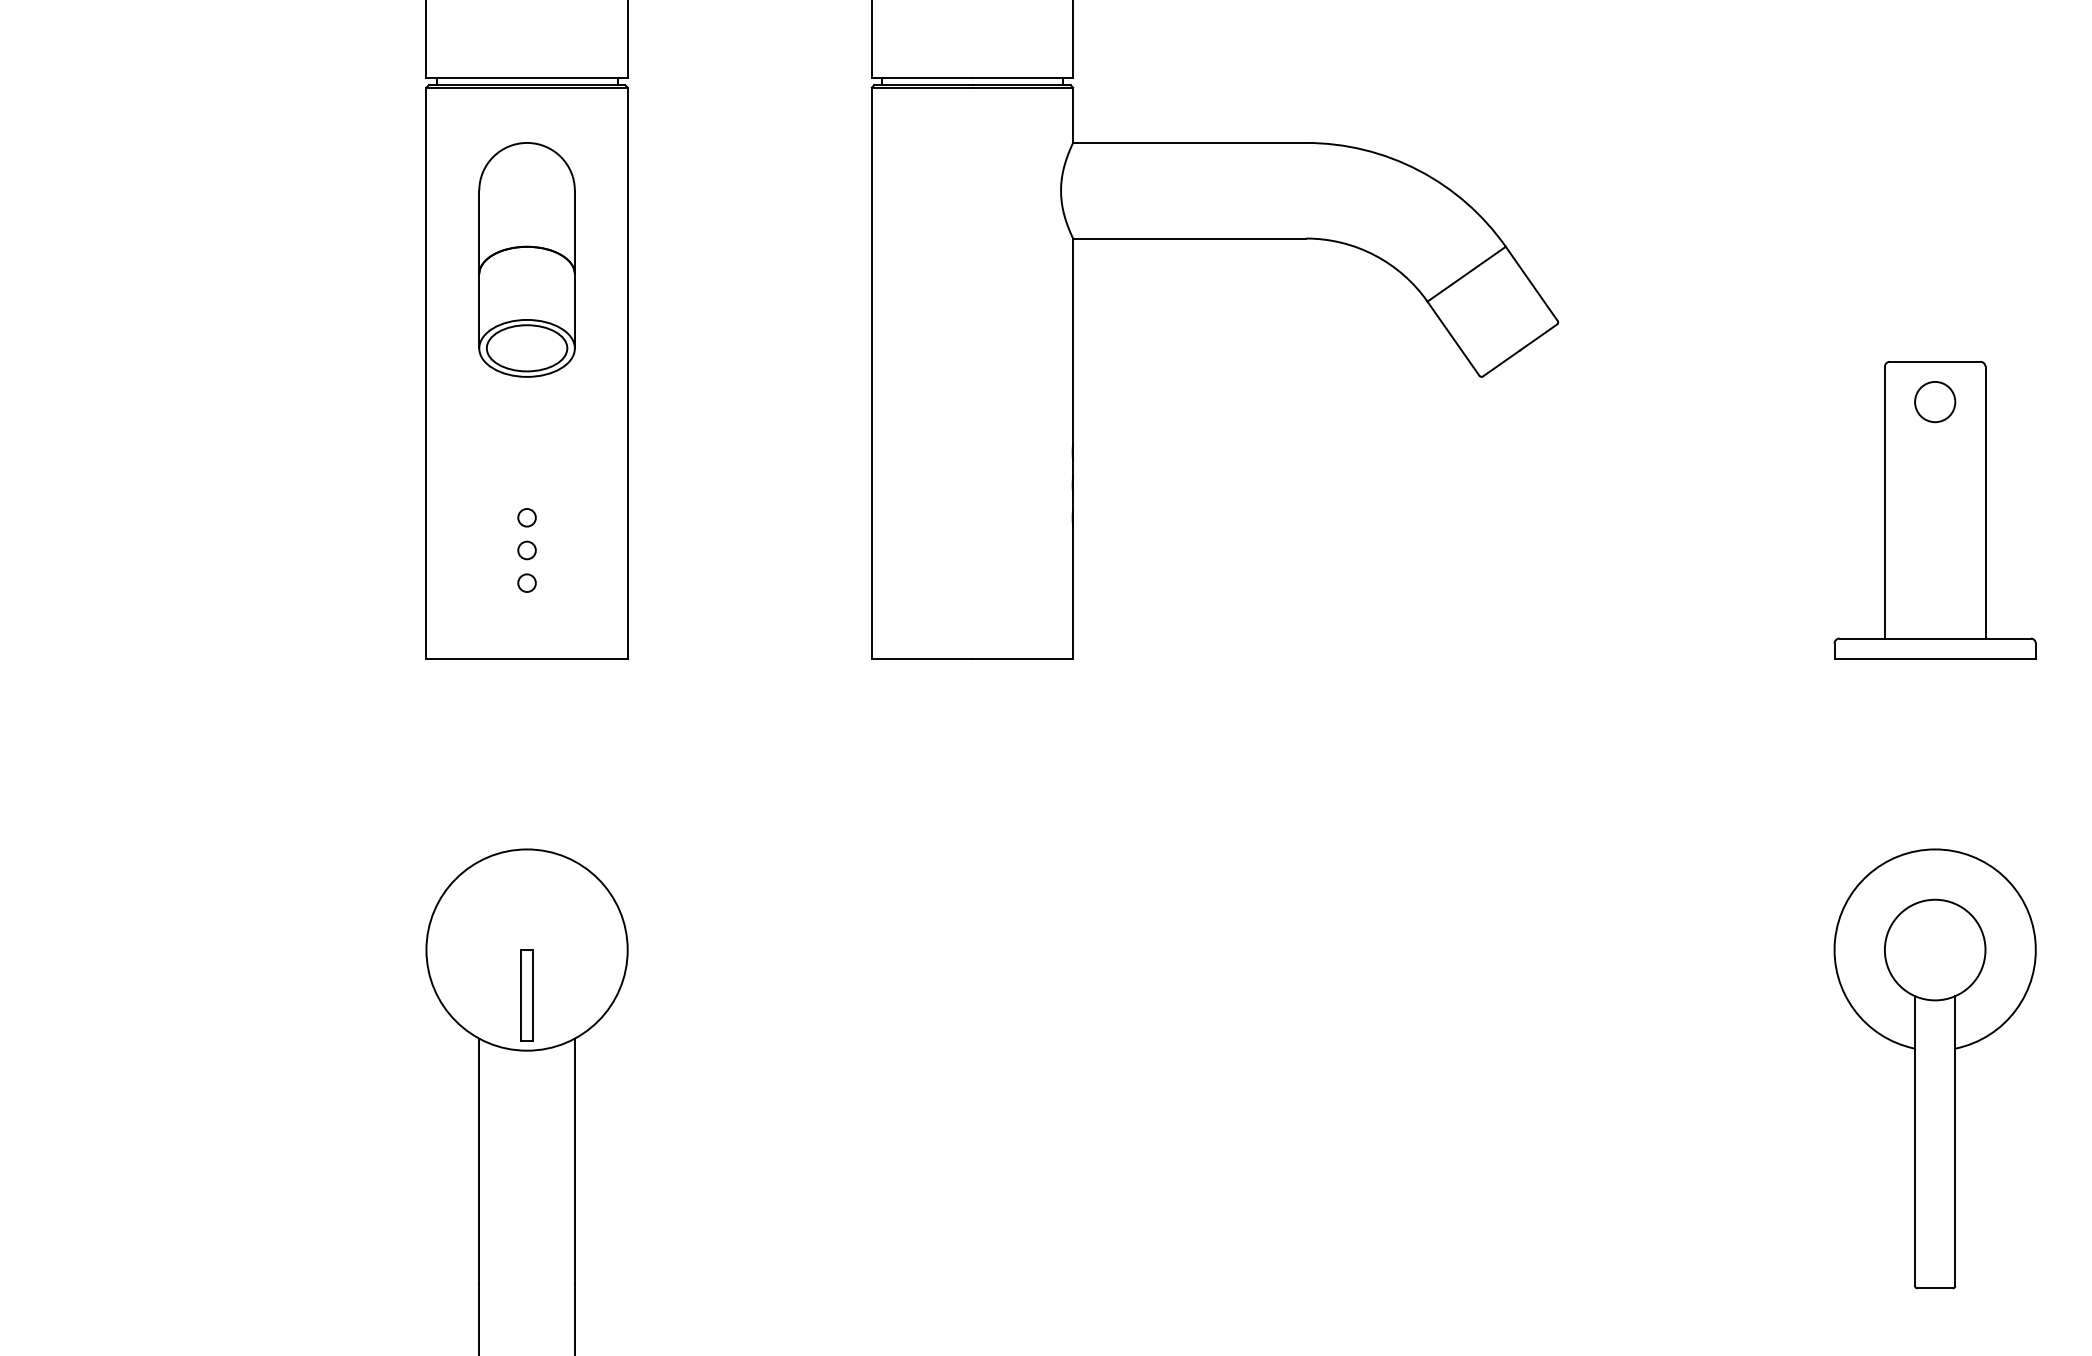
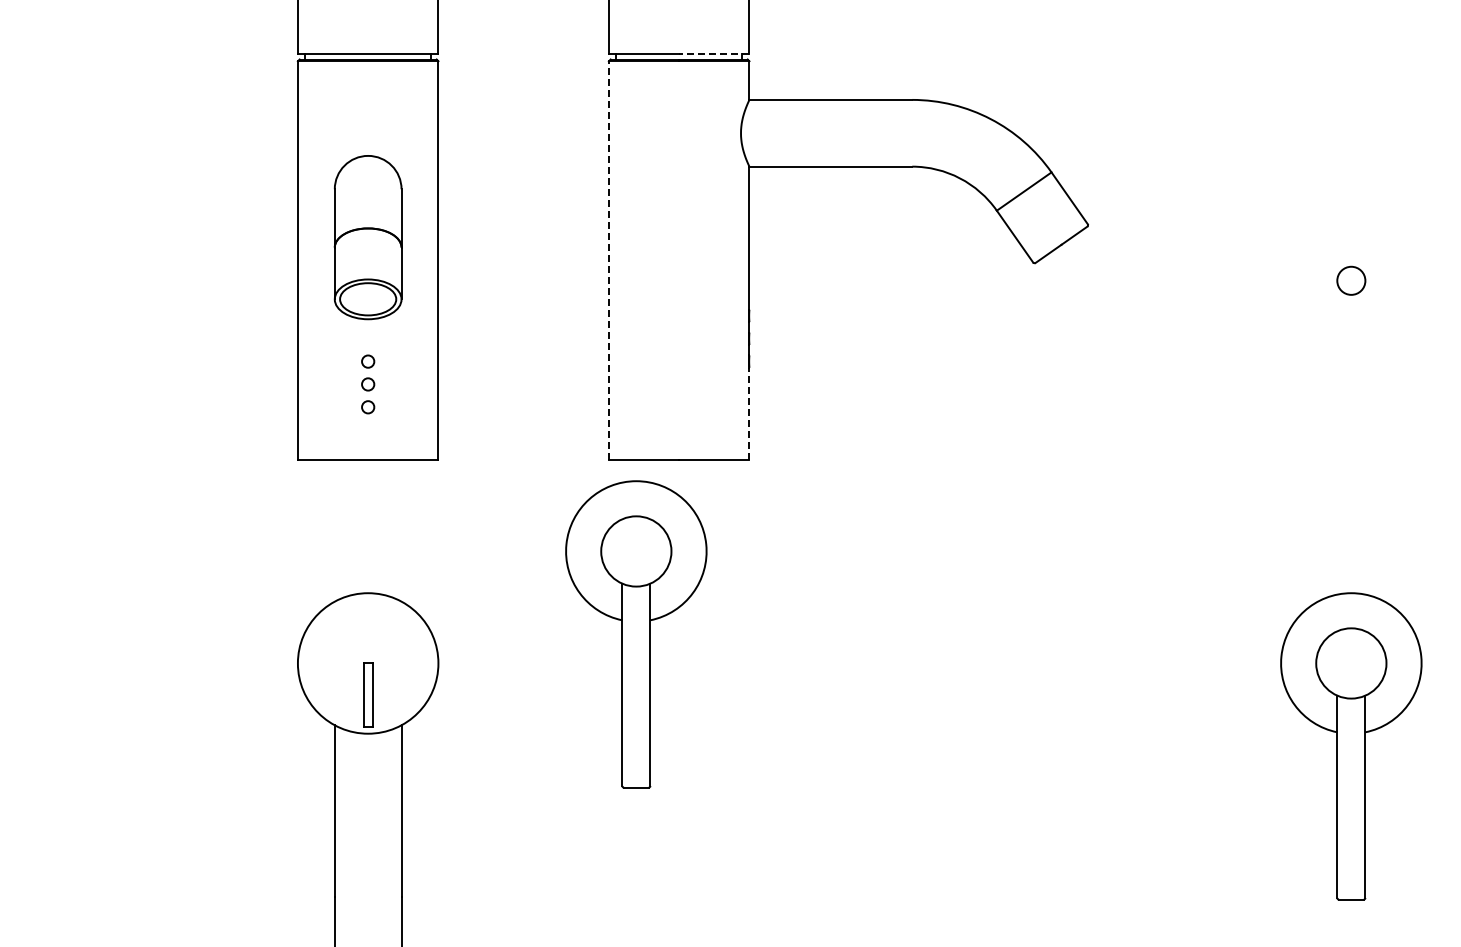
line: (1021, 77) -> (713, 54), solid -> dashed
part: (526, 259) -> (367, 237), moved
line: (871, 372) -> (608, 260), solid -> dashed
part: (1935, 509) -> (1351, 355), removed
line: (1073, 592) -> (749, 413), solid -> dashed
part: (911, 908) -> (636, 634), added

